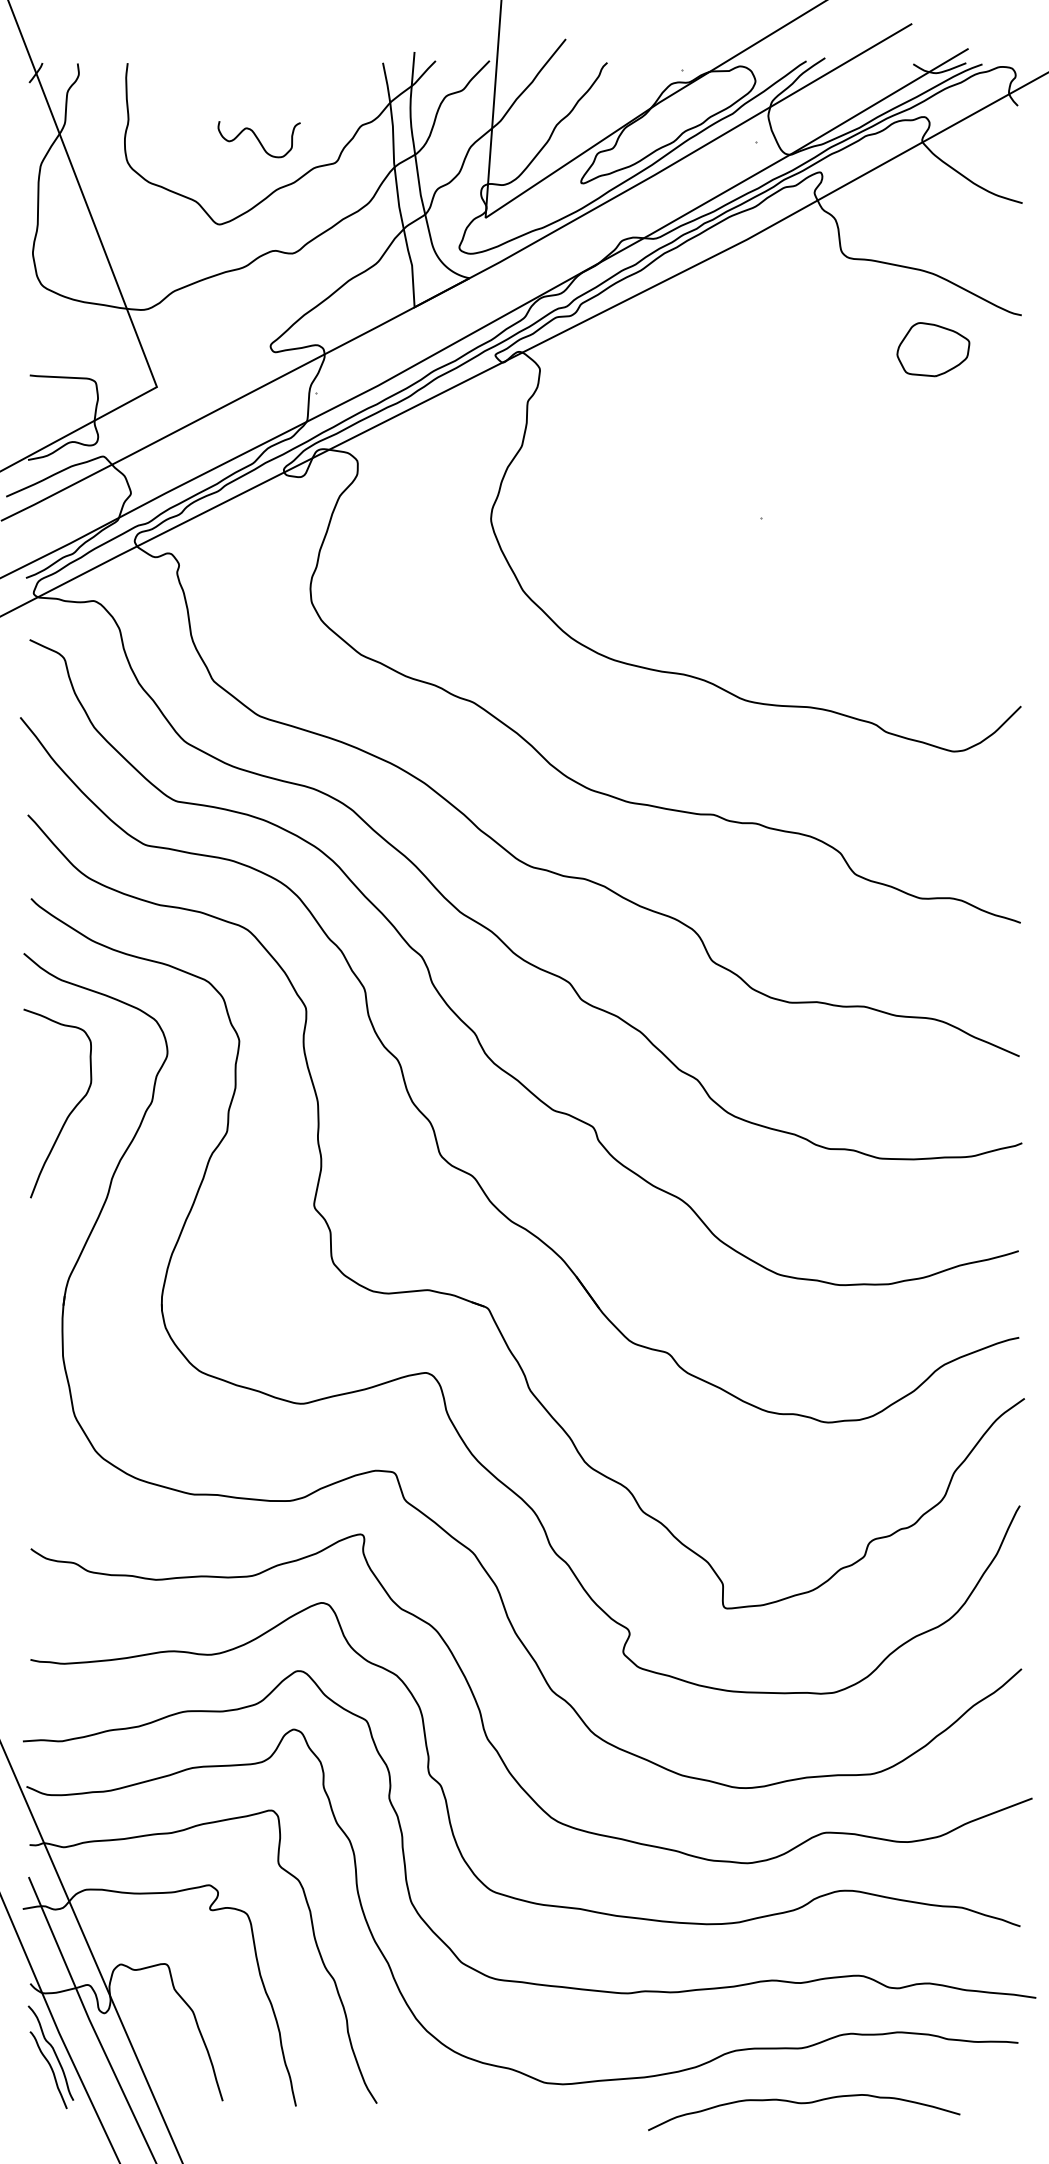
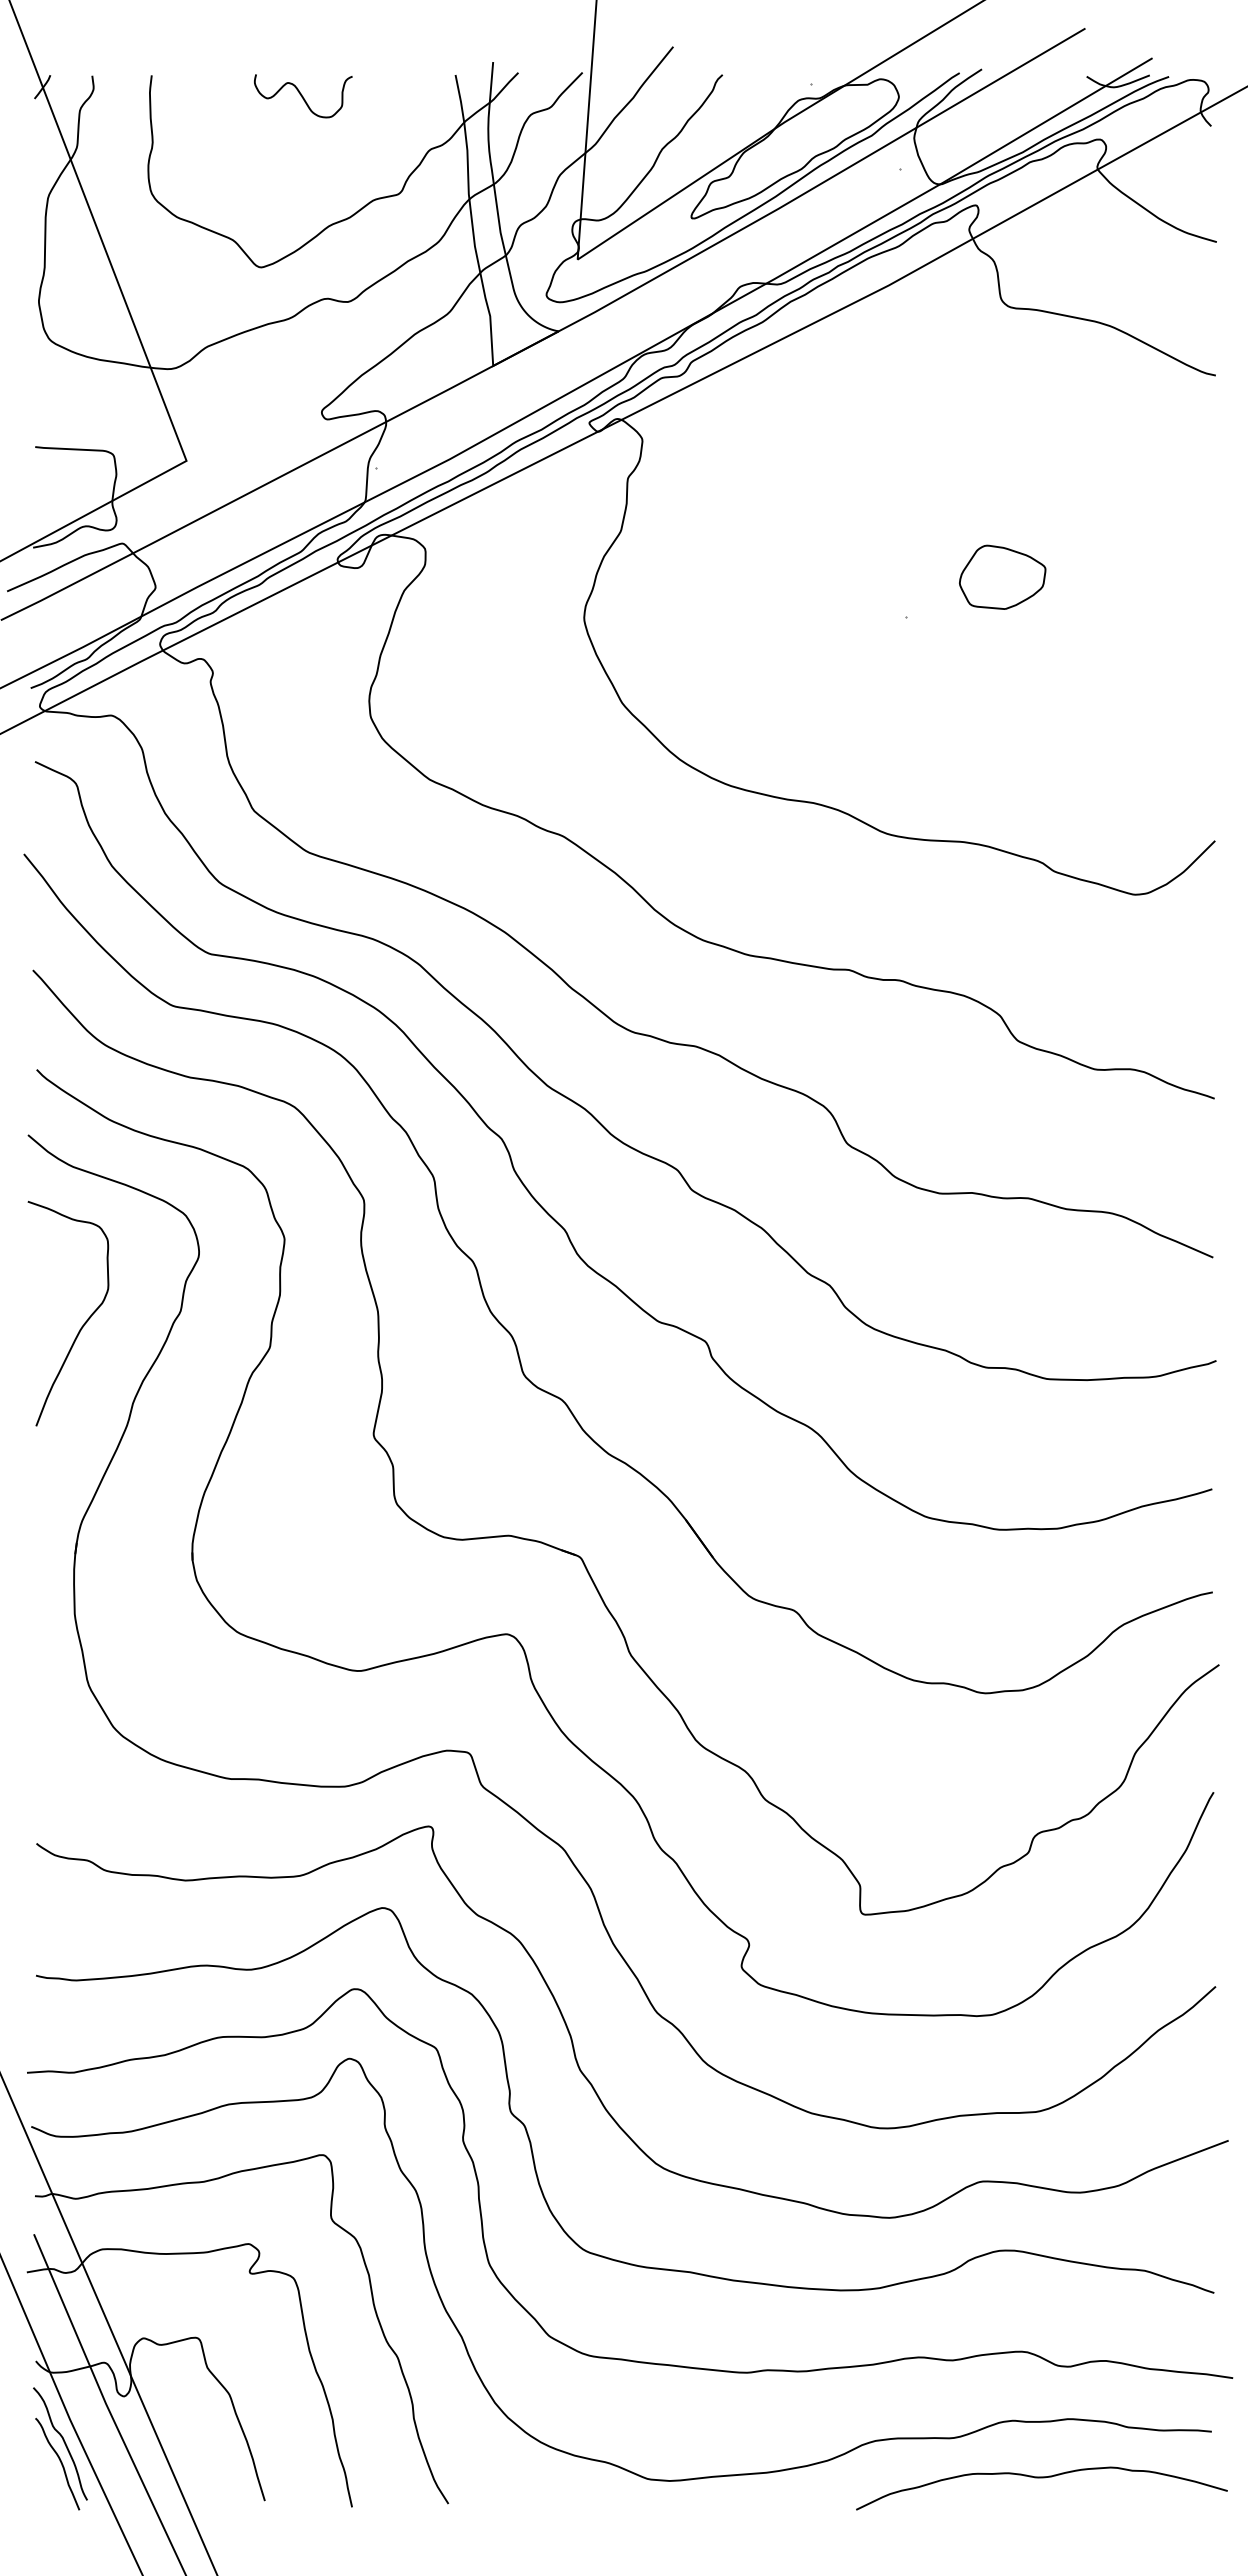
curve: (259, 139) -> (303, 96), moved
part: (933, 348) -> (1002, 576), moved
curve: (803, 2104) -> (1041, 2478), moved

